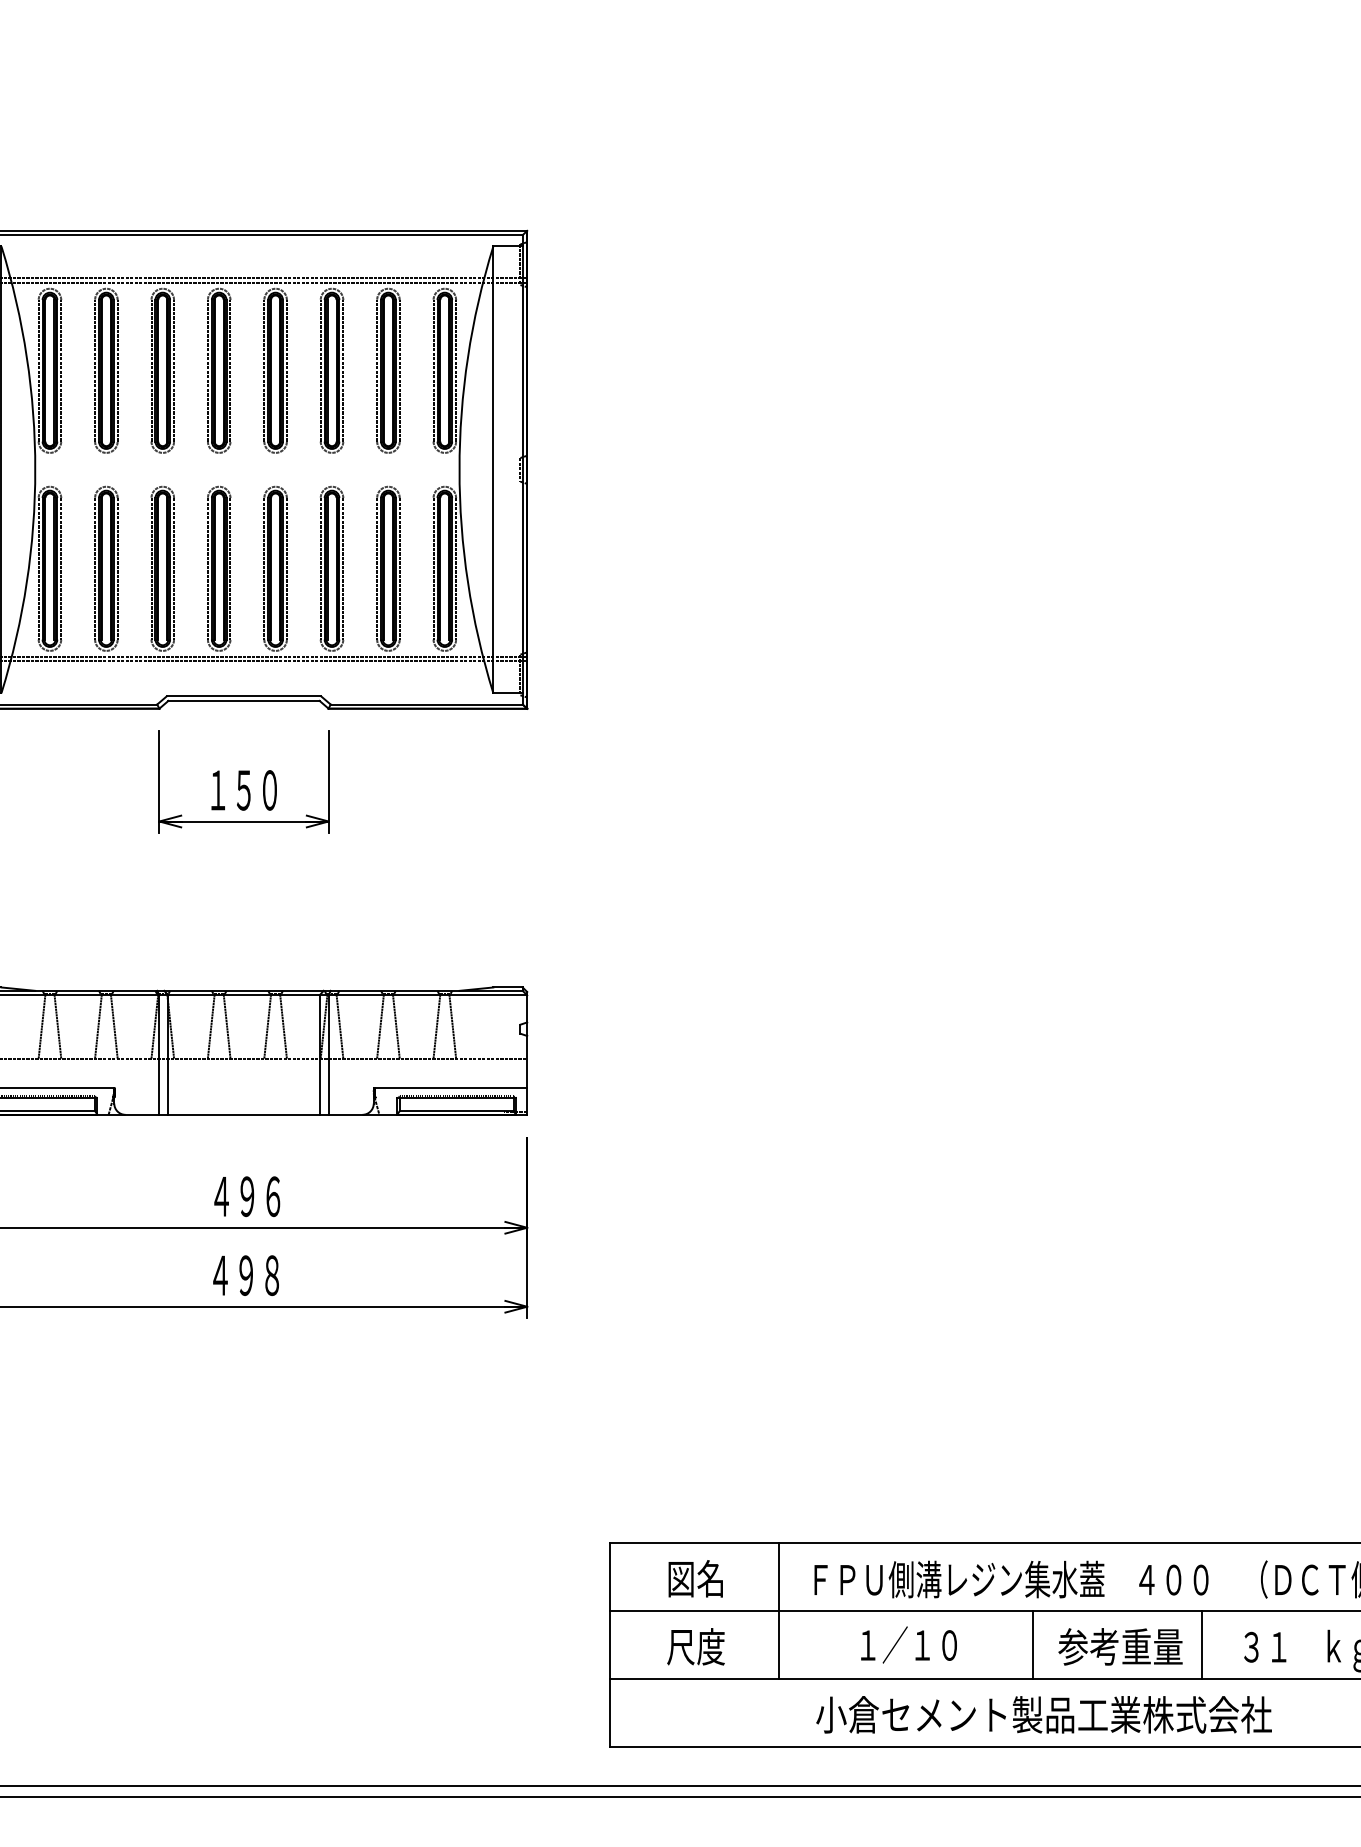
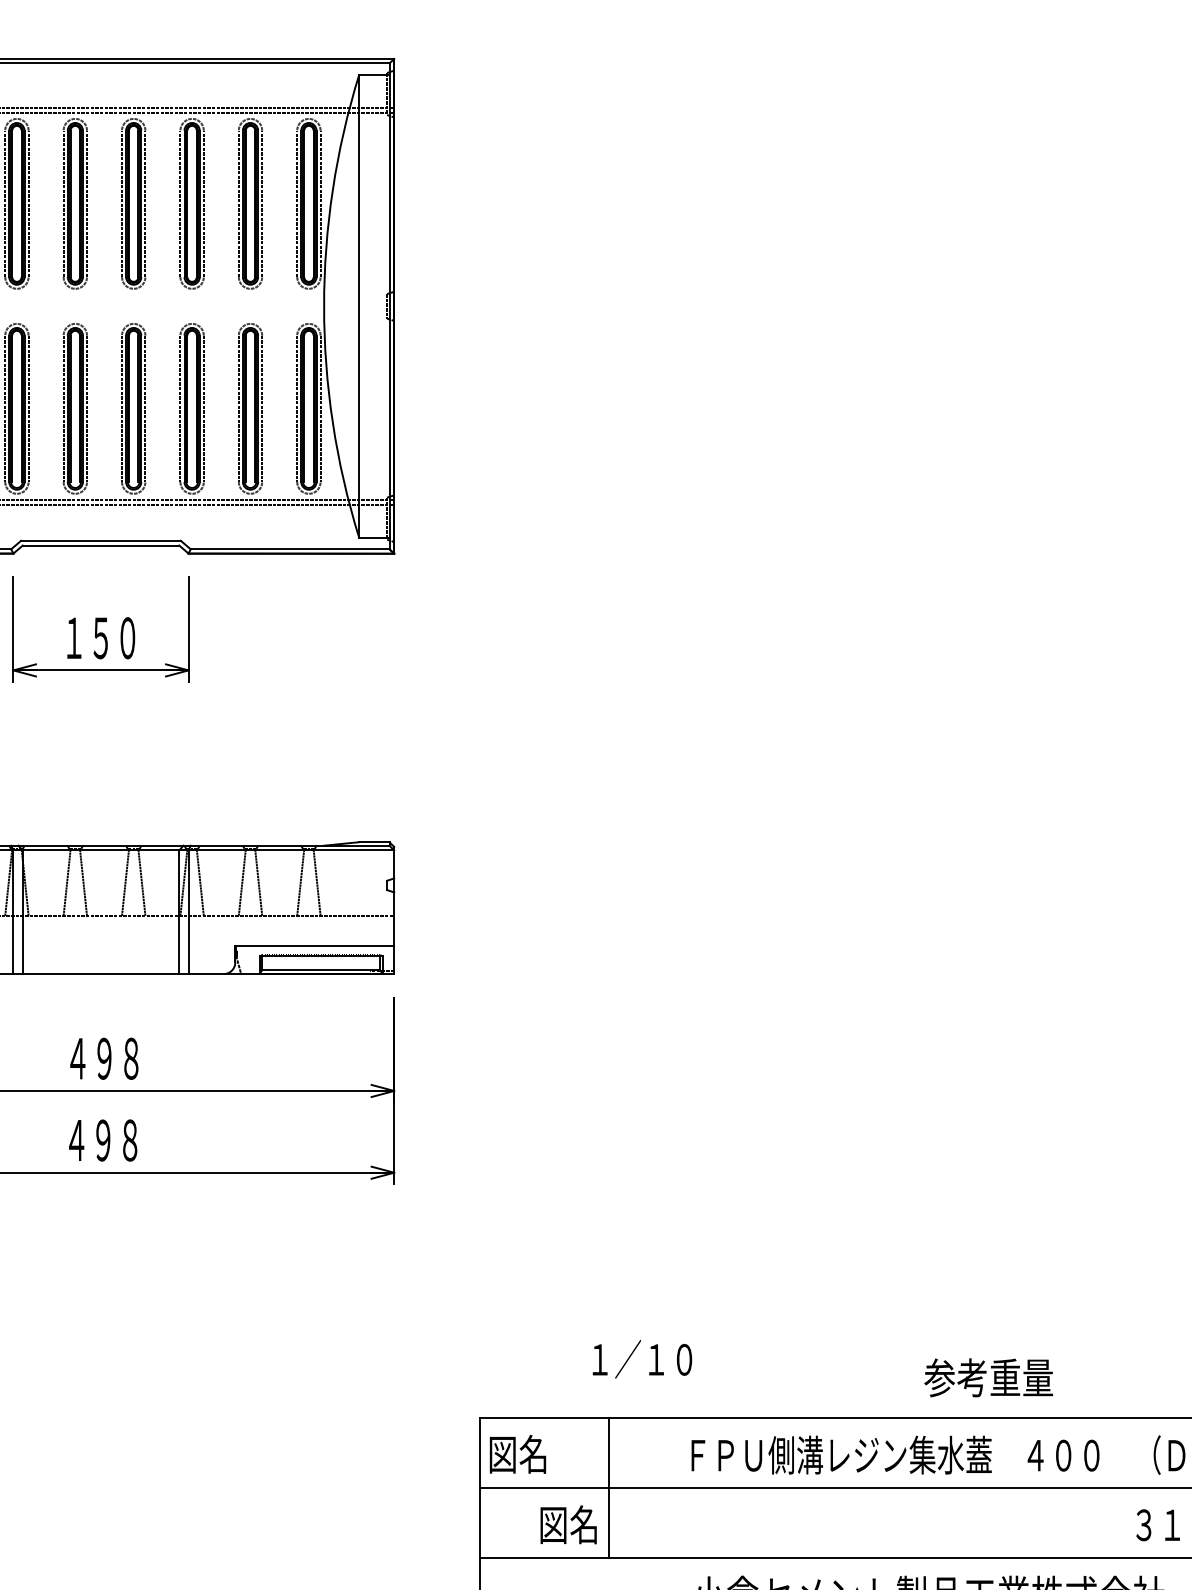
text: (273, 1196) -> (131, 1058), ４９６ -> ４９８
text: (695, 1578) -> (517, 1454), moved
line: (779, 1610) -> (608, 1487), moved
text: (908, 1644) -> (641, 1358), moved
line: (1033, 1644) -> (918, 1522), removed
line: (1202, 1644) -> (1093, 1522), removed
text: (695, 1646) -> (568, 1524), 尺度 -> 図名
text: (1120, 1646) -> (988, 1377), moved

